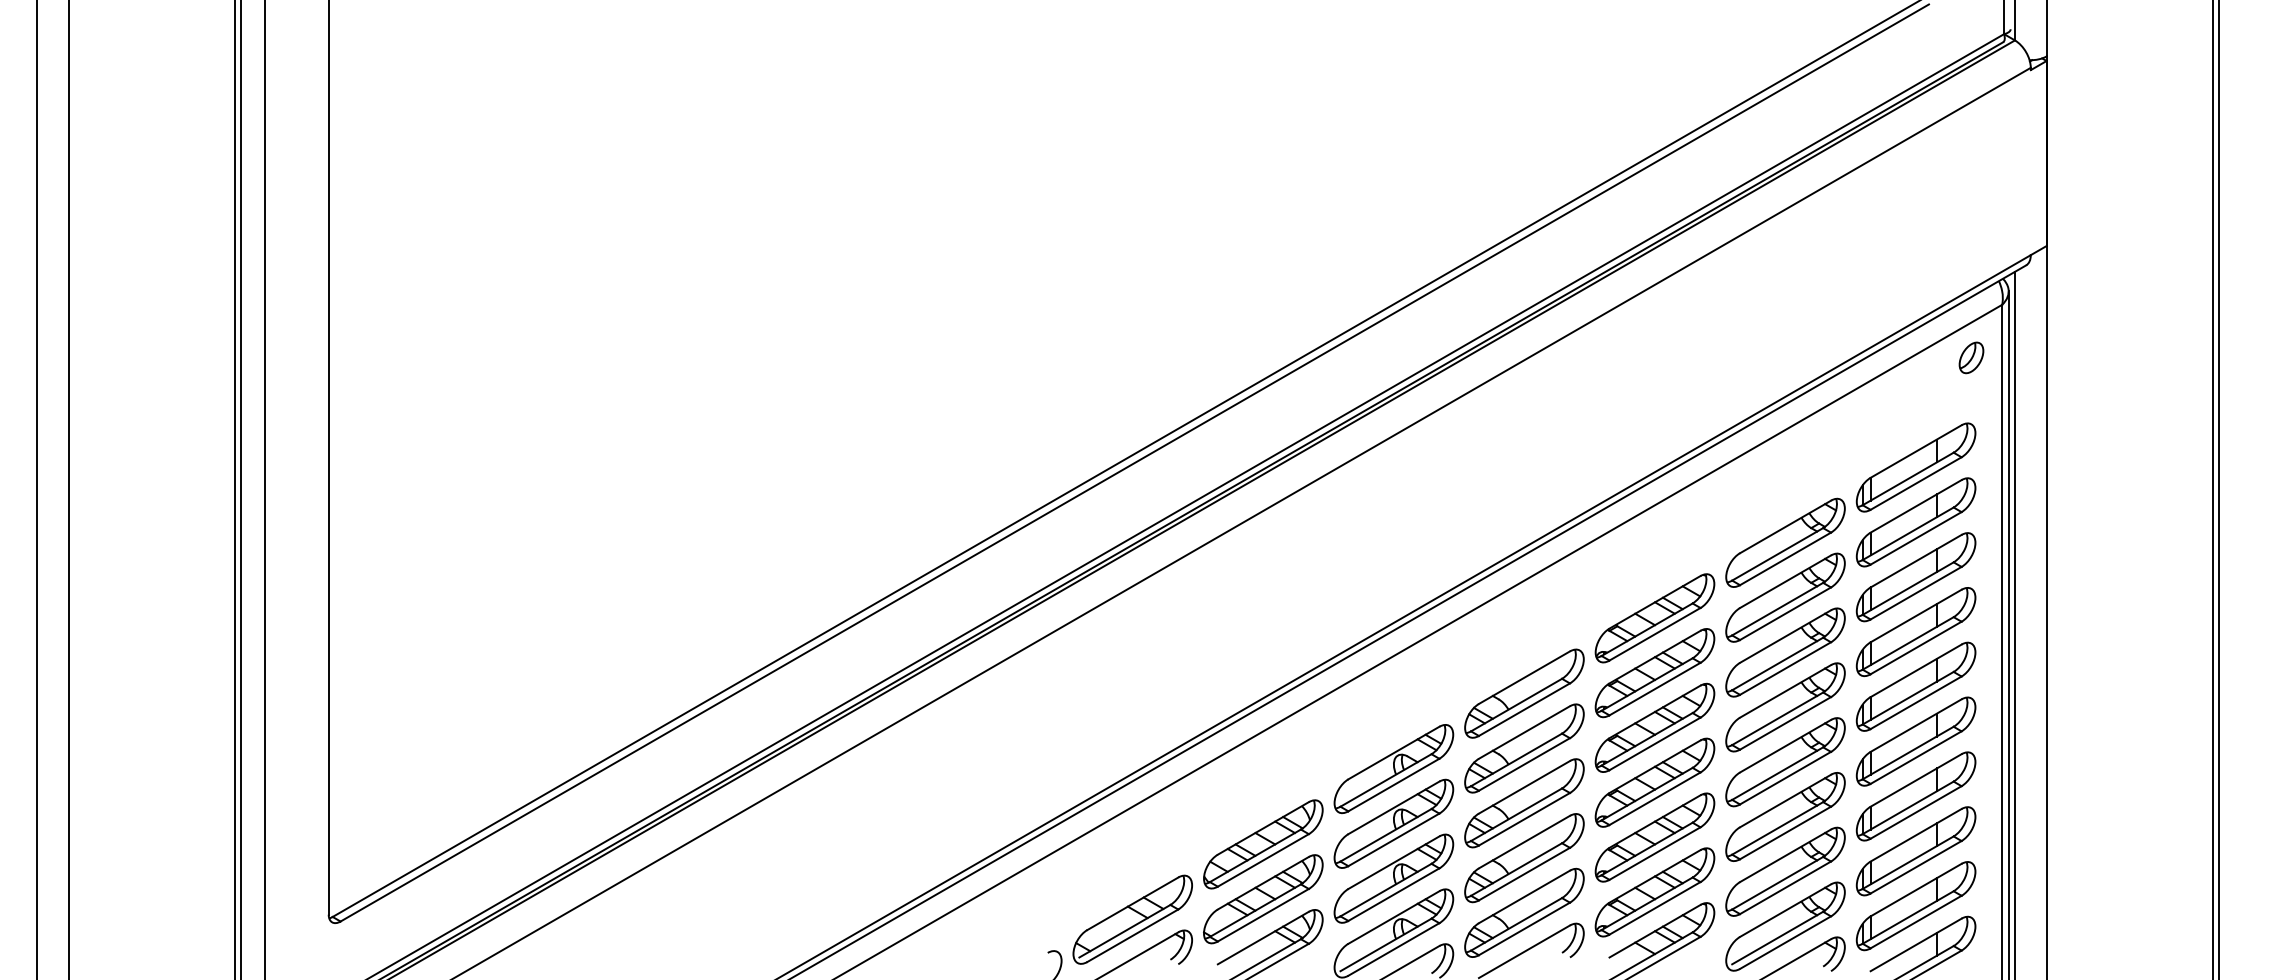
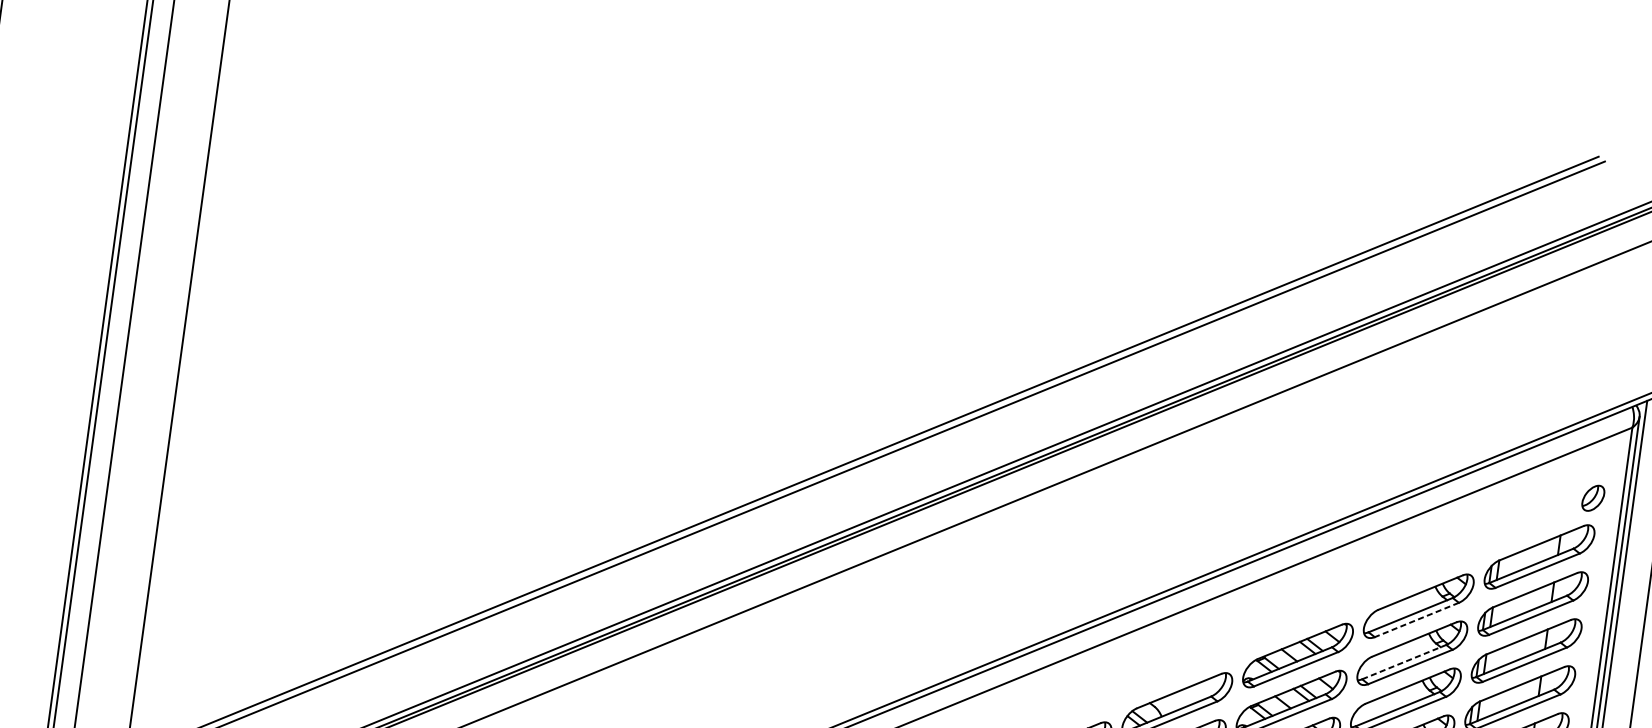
part: (1971, 357) -> (1593, 497), moved
line: (1785, 558) -> (1416, 619), solid -> dashed
line: (1777, 609) -> (1404, 662), solid -> dashed

